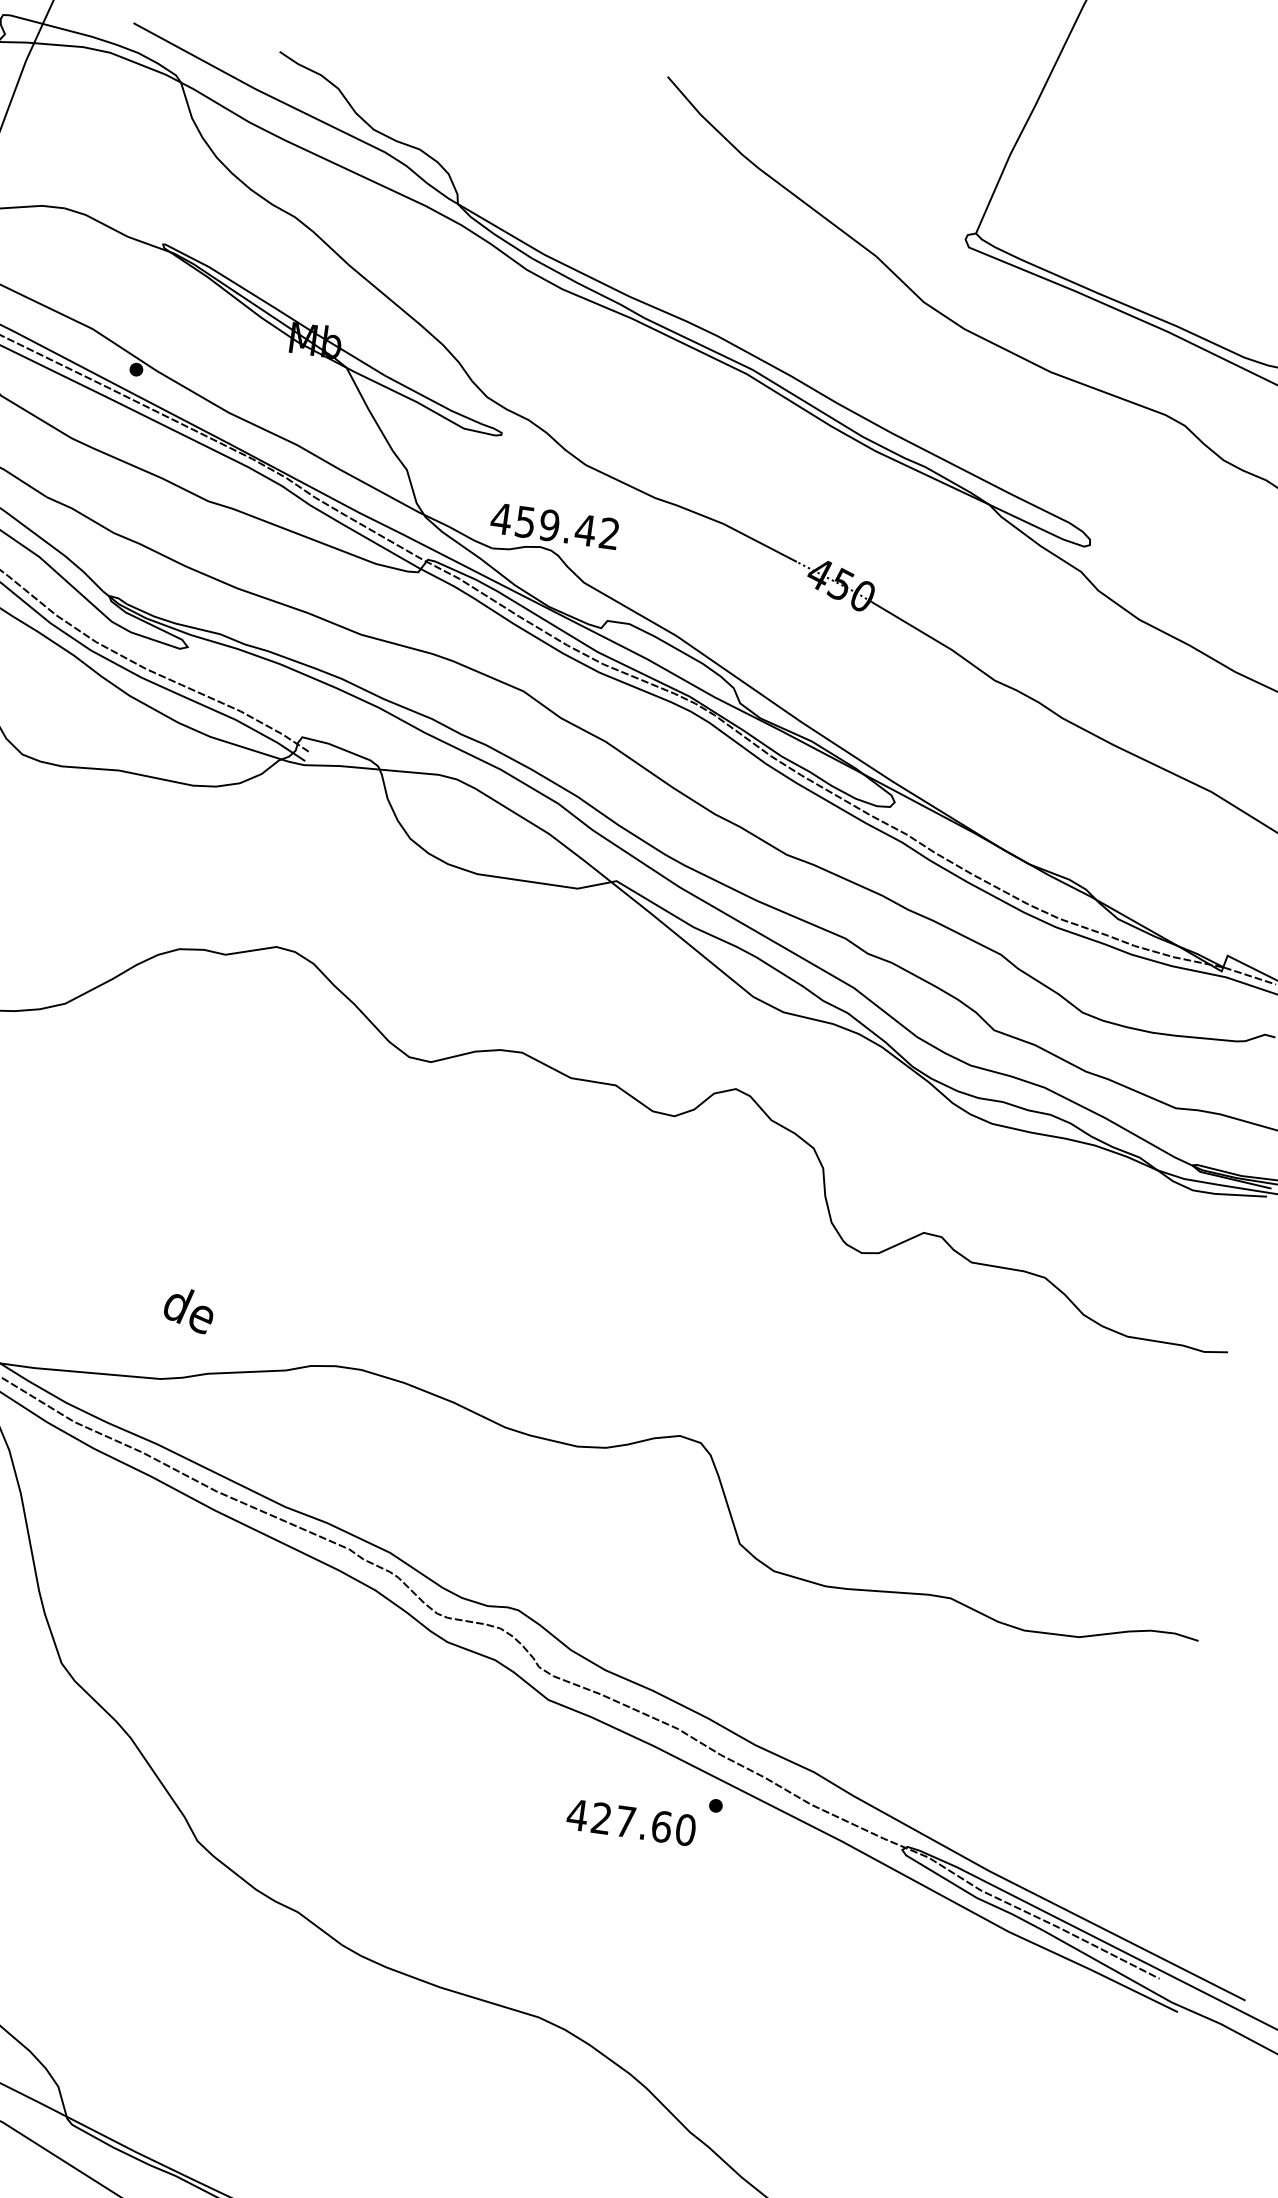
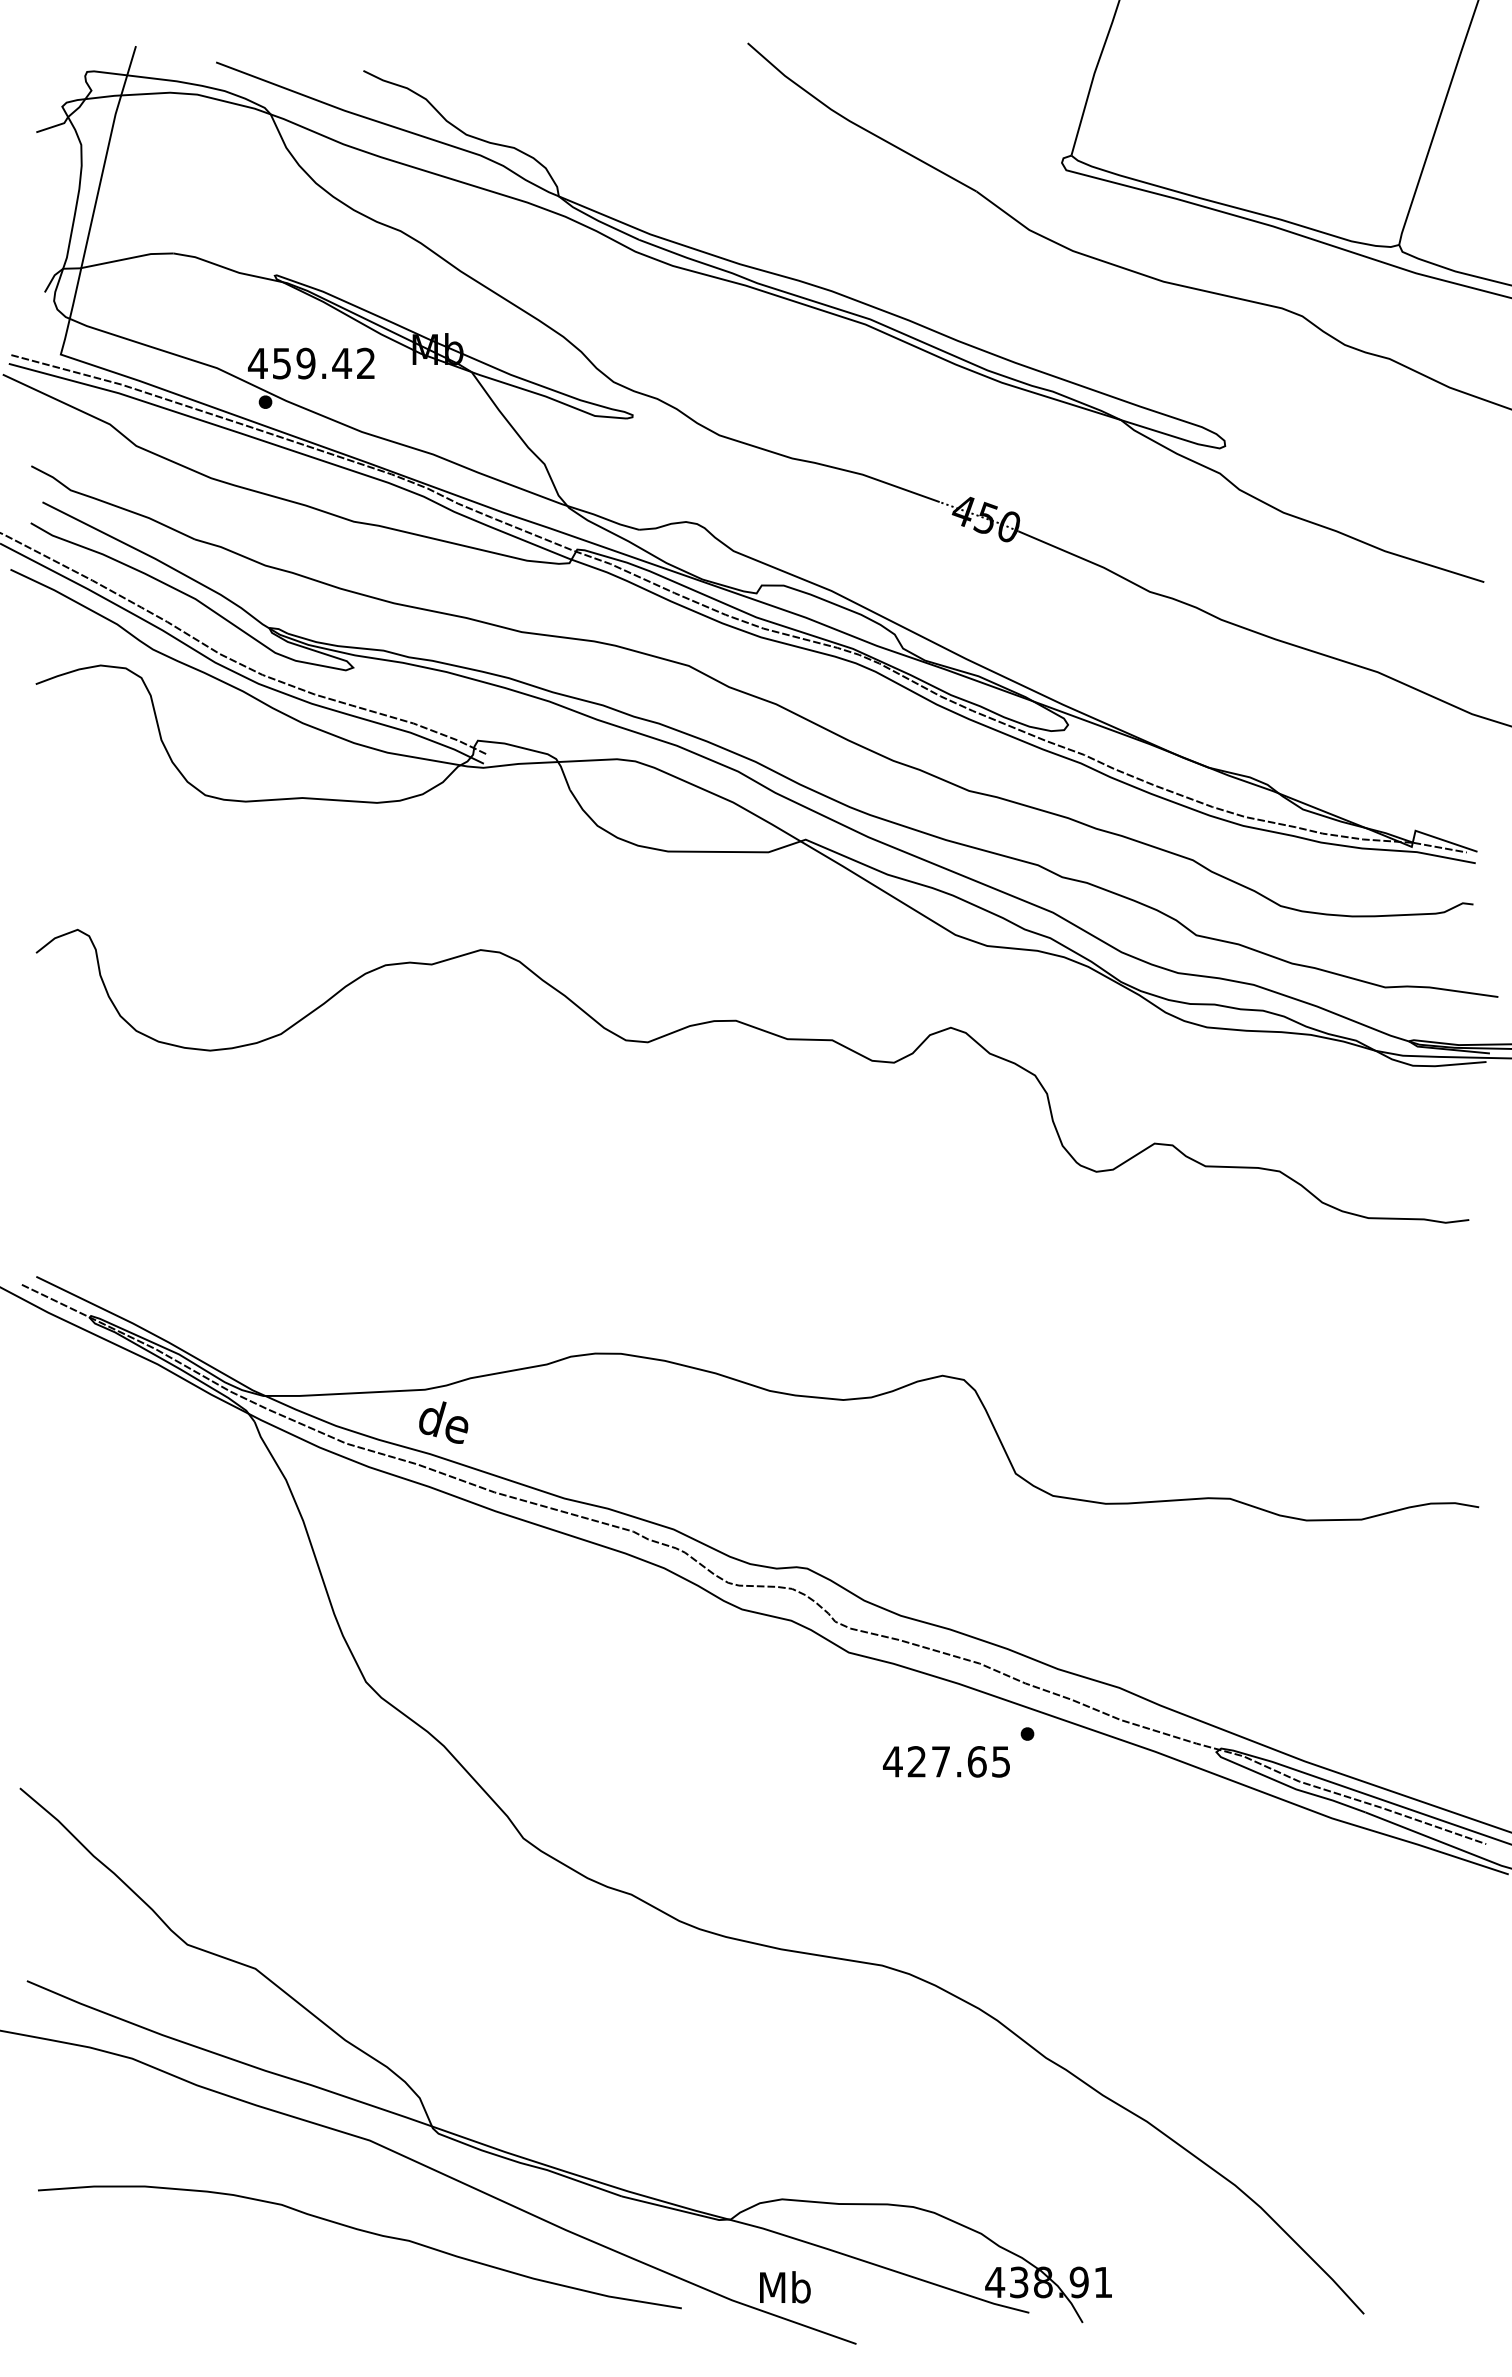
text: (555, 526) -> (311, 363), moved
text: (188, 1310) -> (443, 1422), moved
text: (685, 1829) -> (1000, 1761), 427.60 -> 427.65

